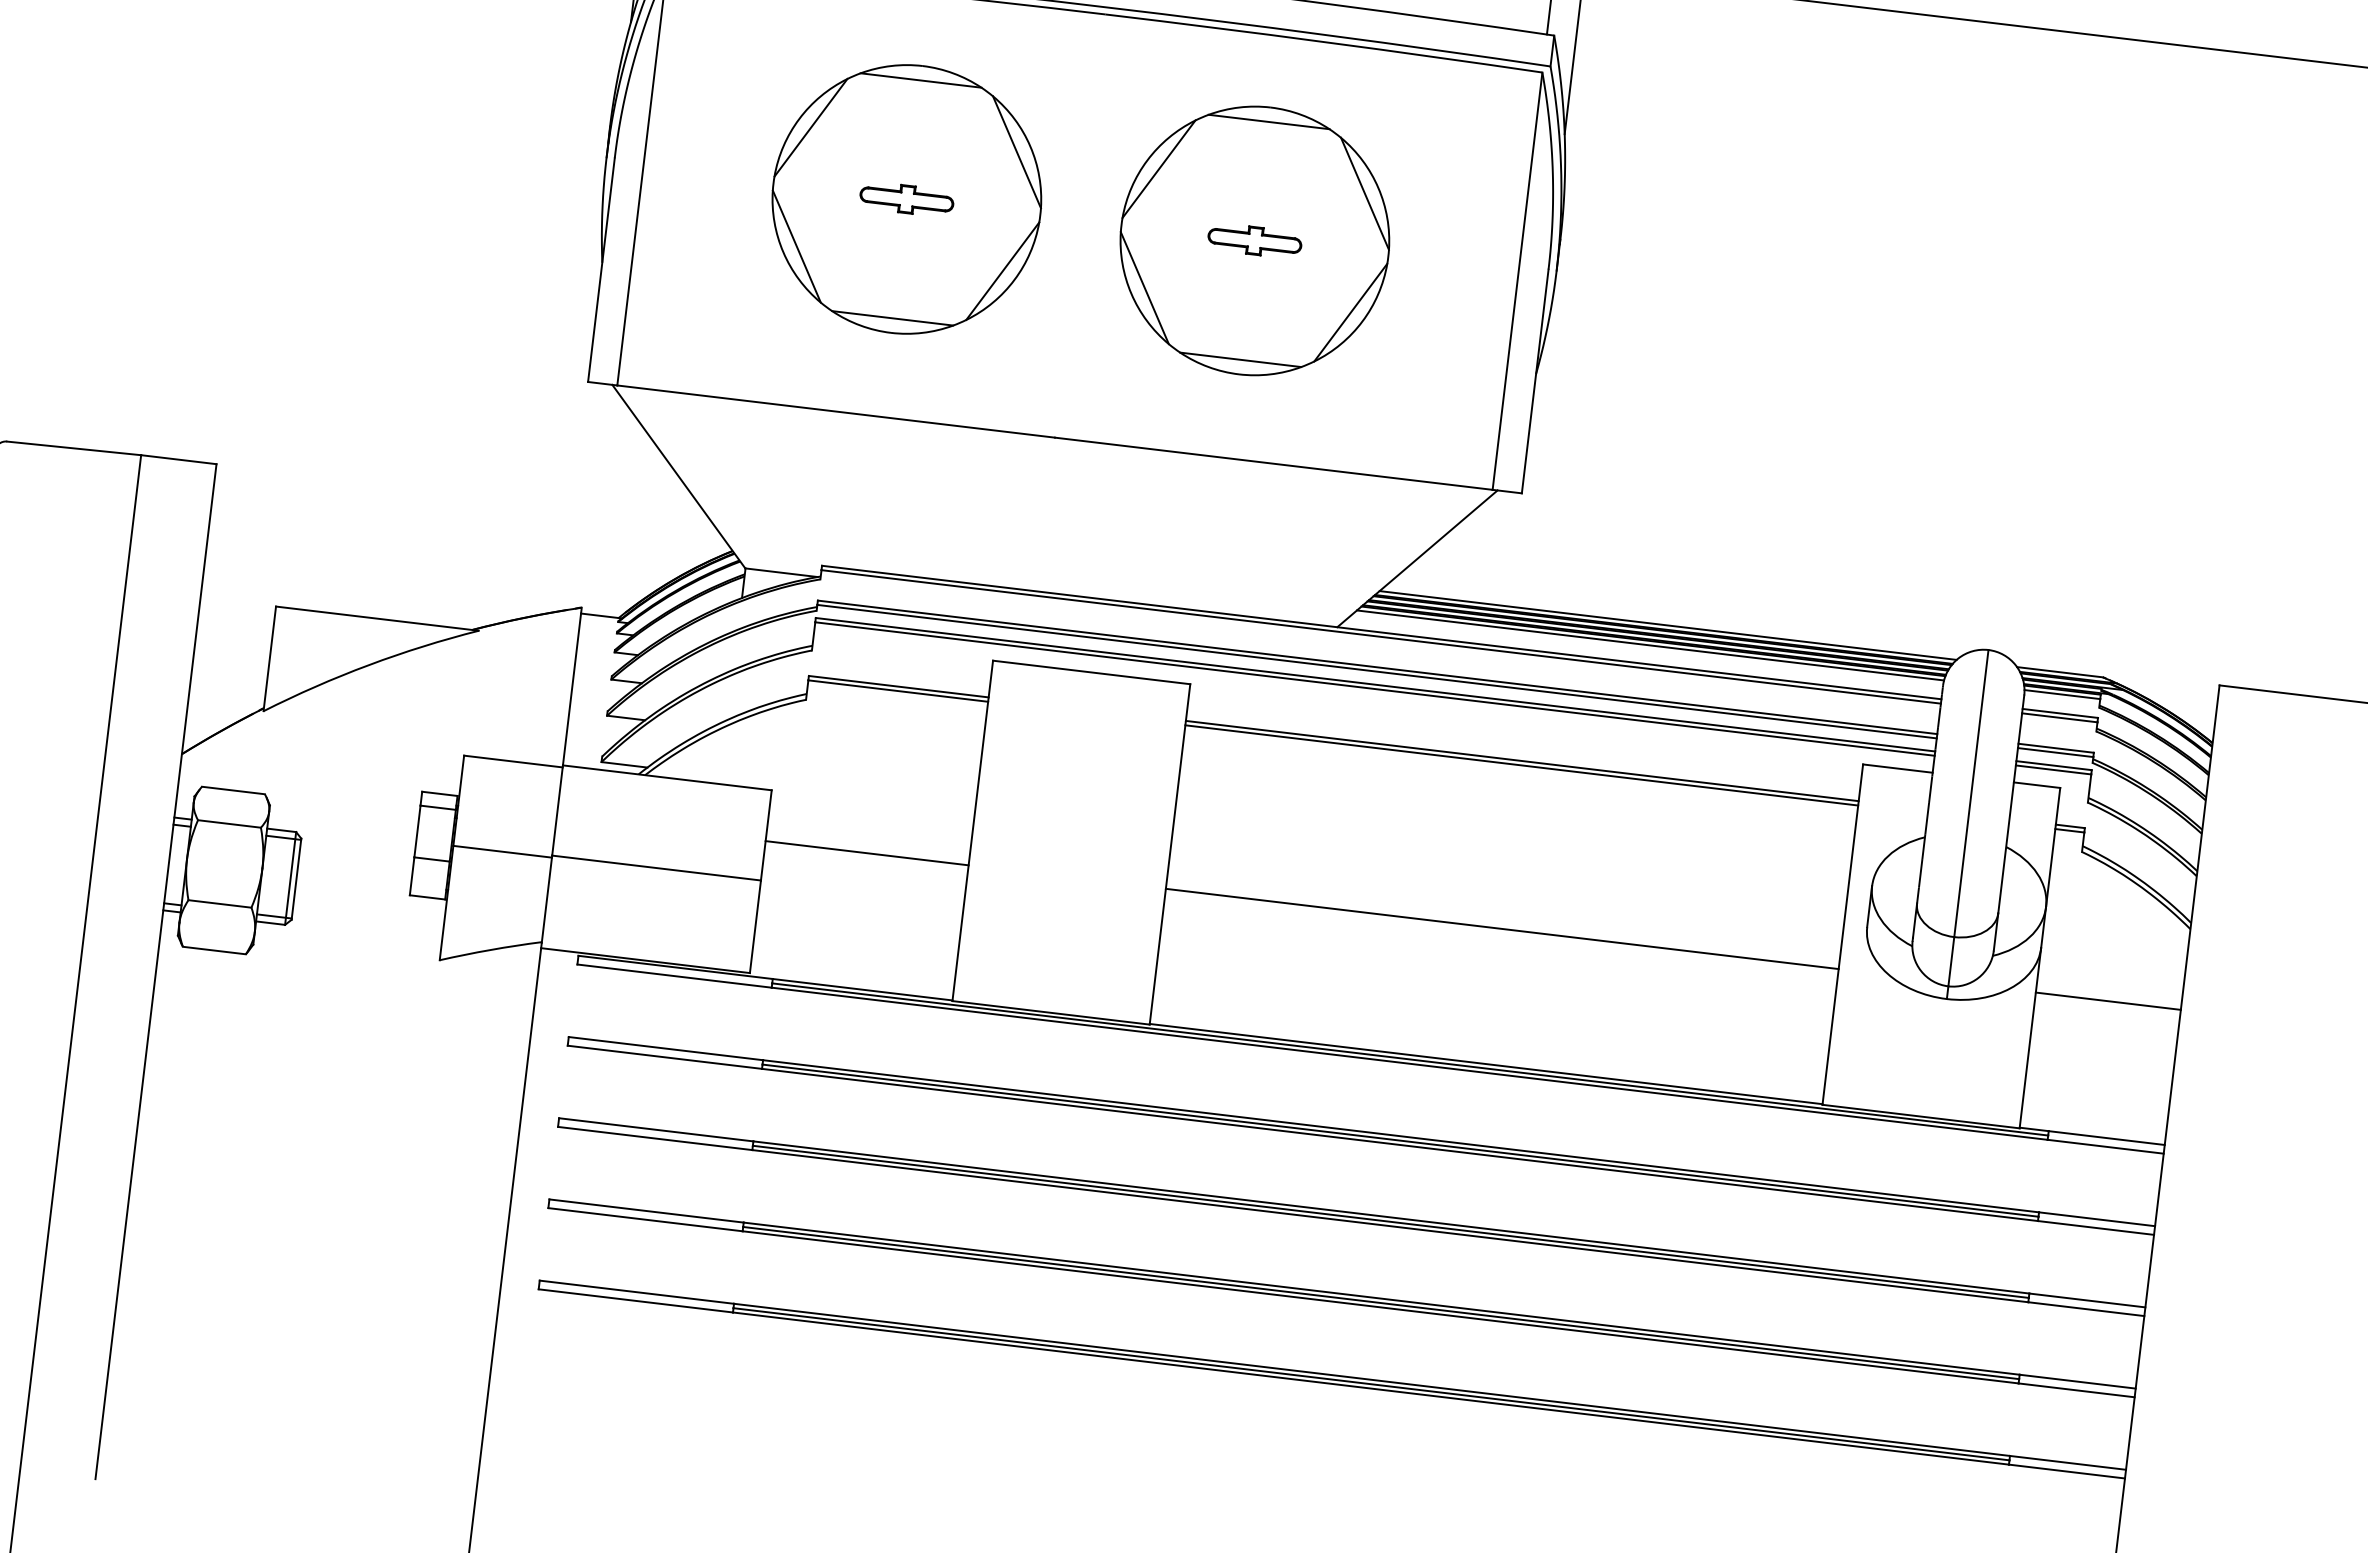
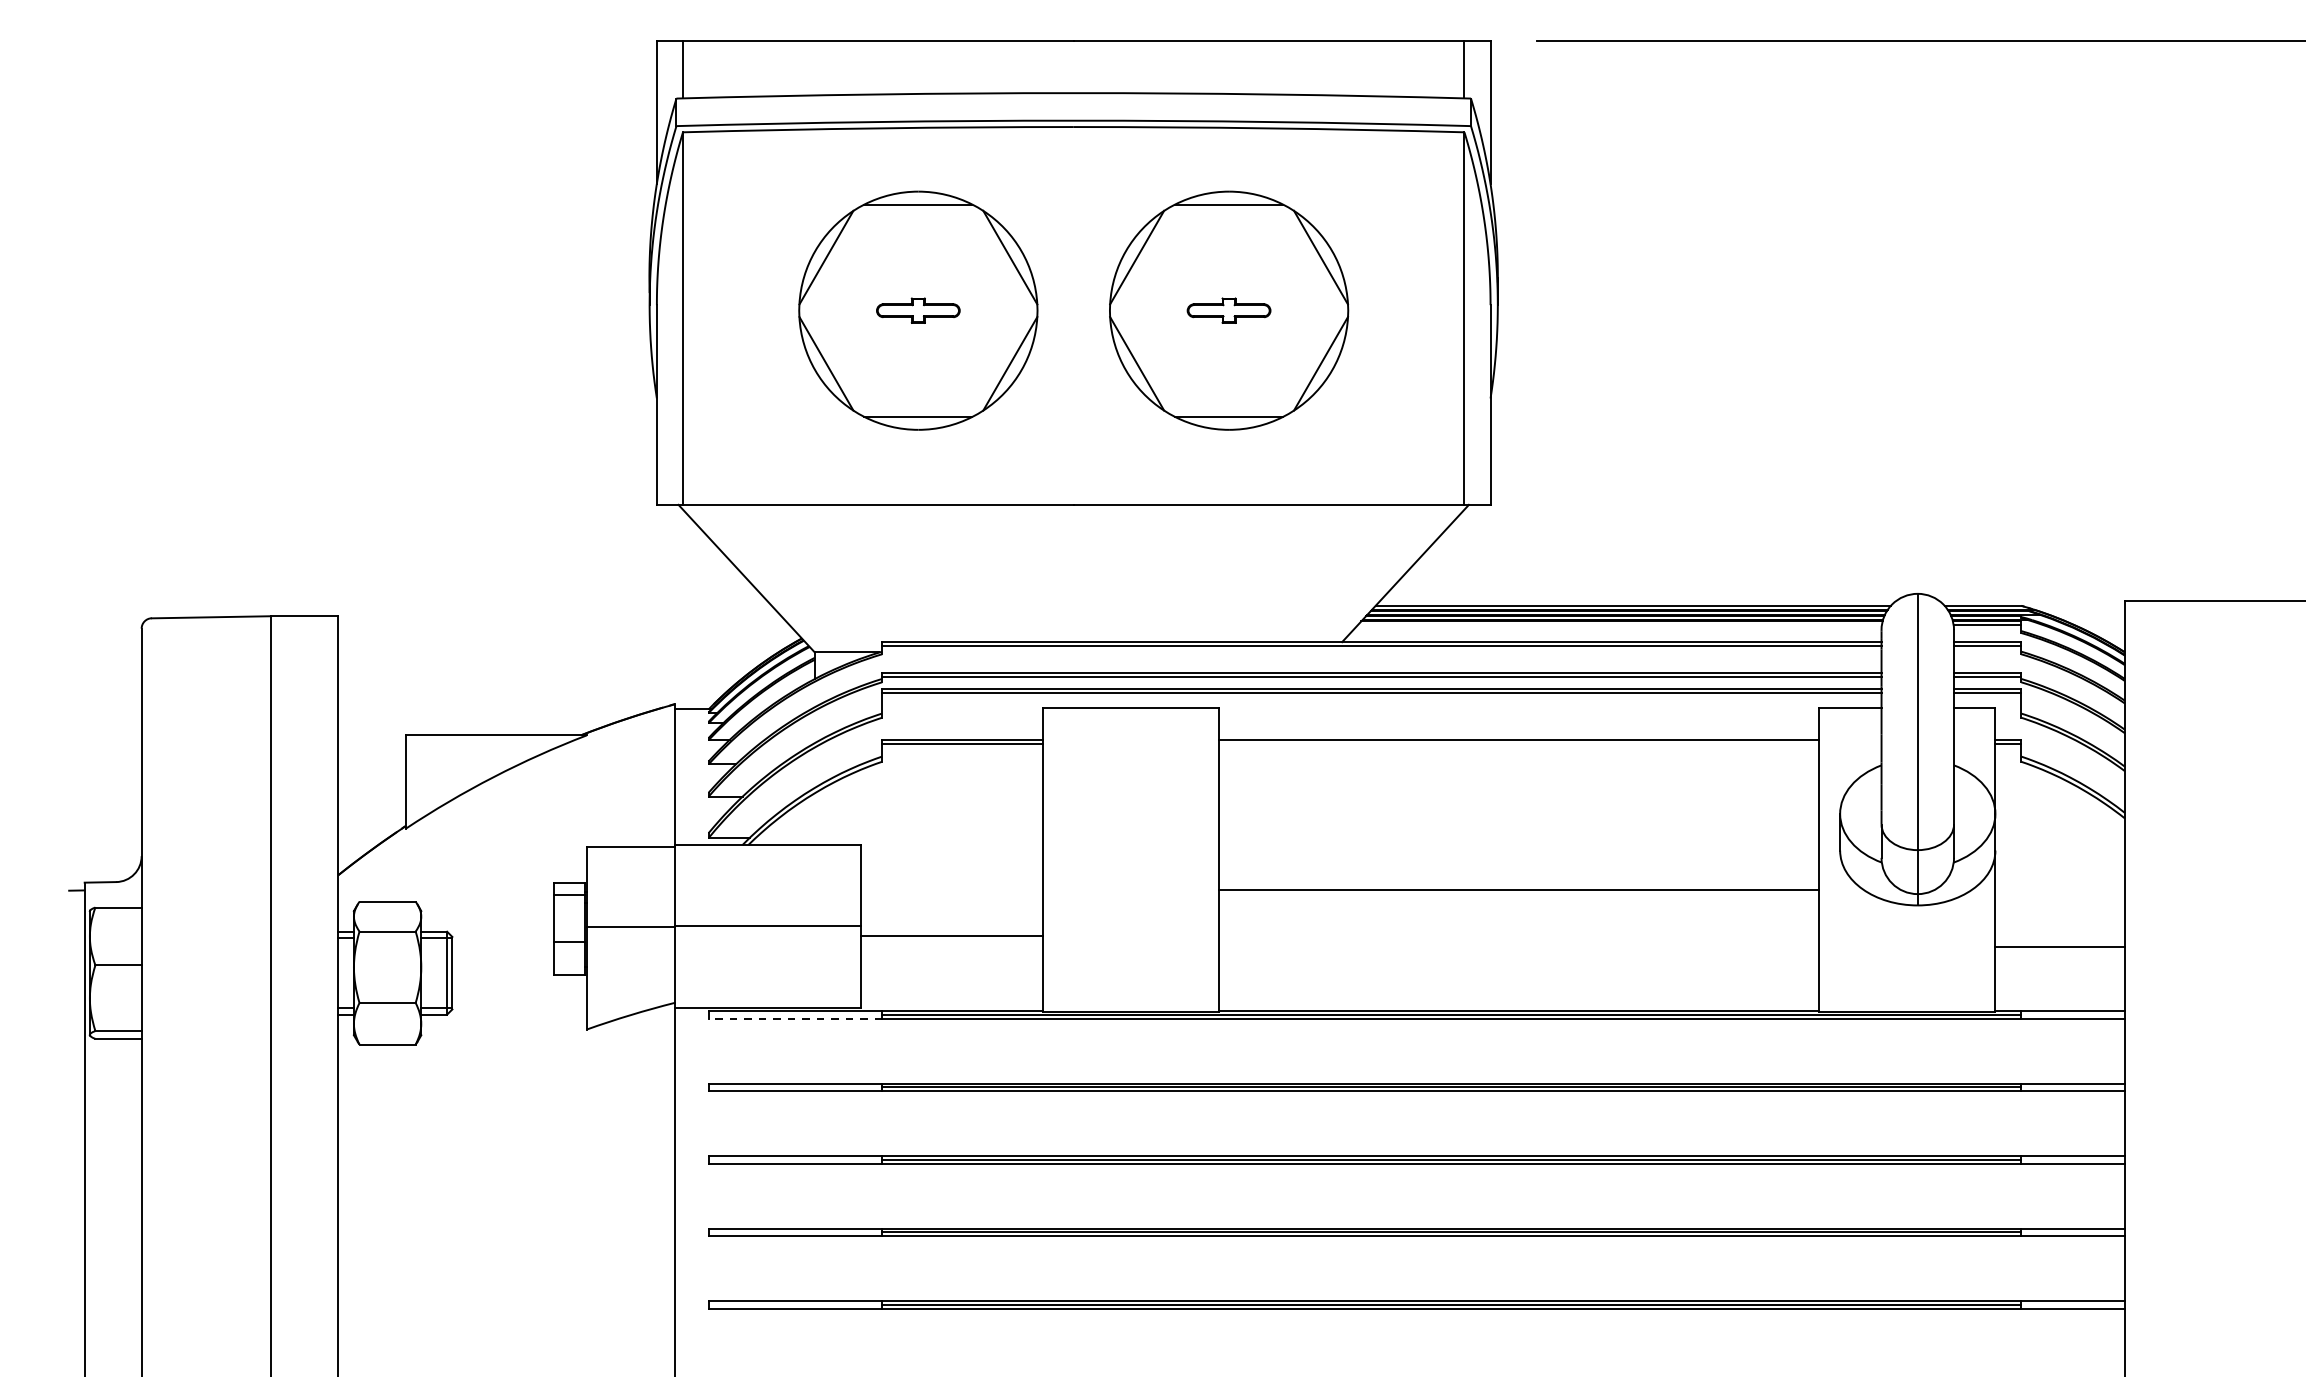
line: (1650, 645) -> (1619, 625), removed
line: (1521, 765) -> (1518, 744), removed
line: (866, 853) -> (951, 936), moved
line: (674, 975) -> (795, 1018), solid -> dashed
line: (2107, 1001) -> (2059, 947), moved

